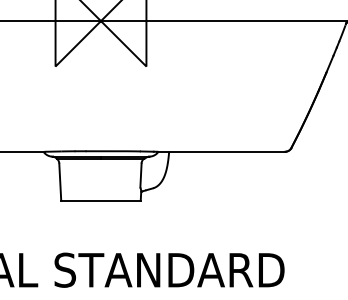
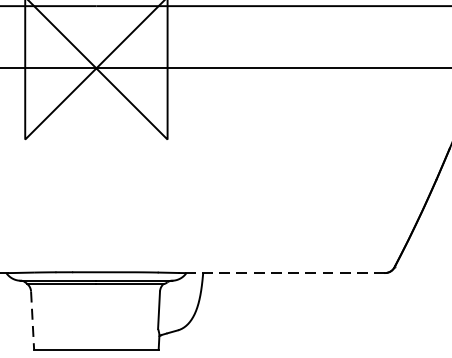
line: (221, 151) -> (285, 272), solid -> dashed
line: (60, 182) -> (32, 321), solid -> dashed

